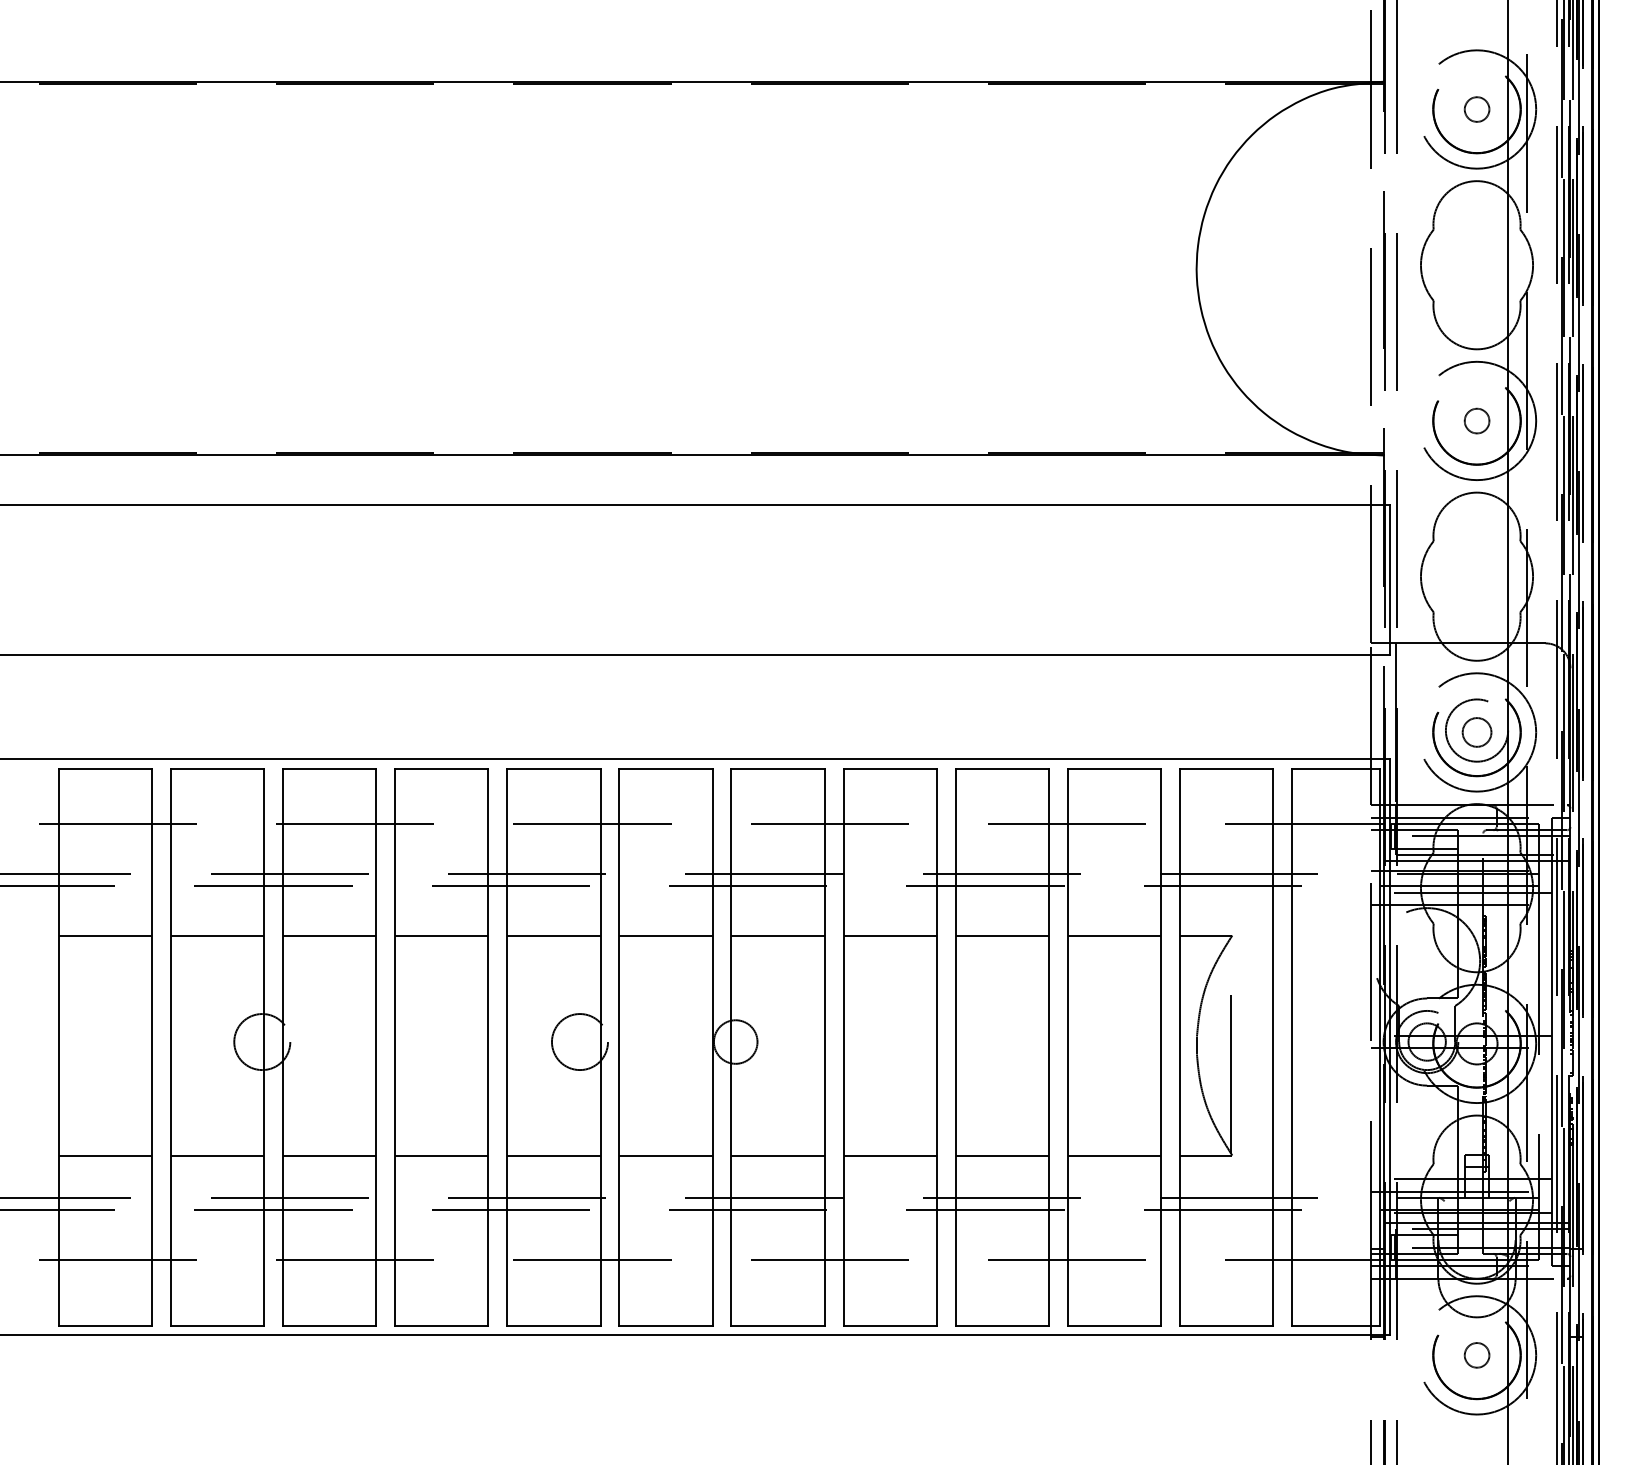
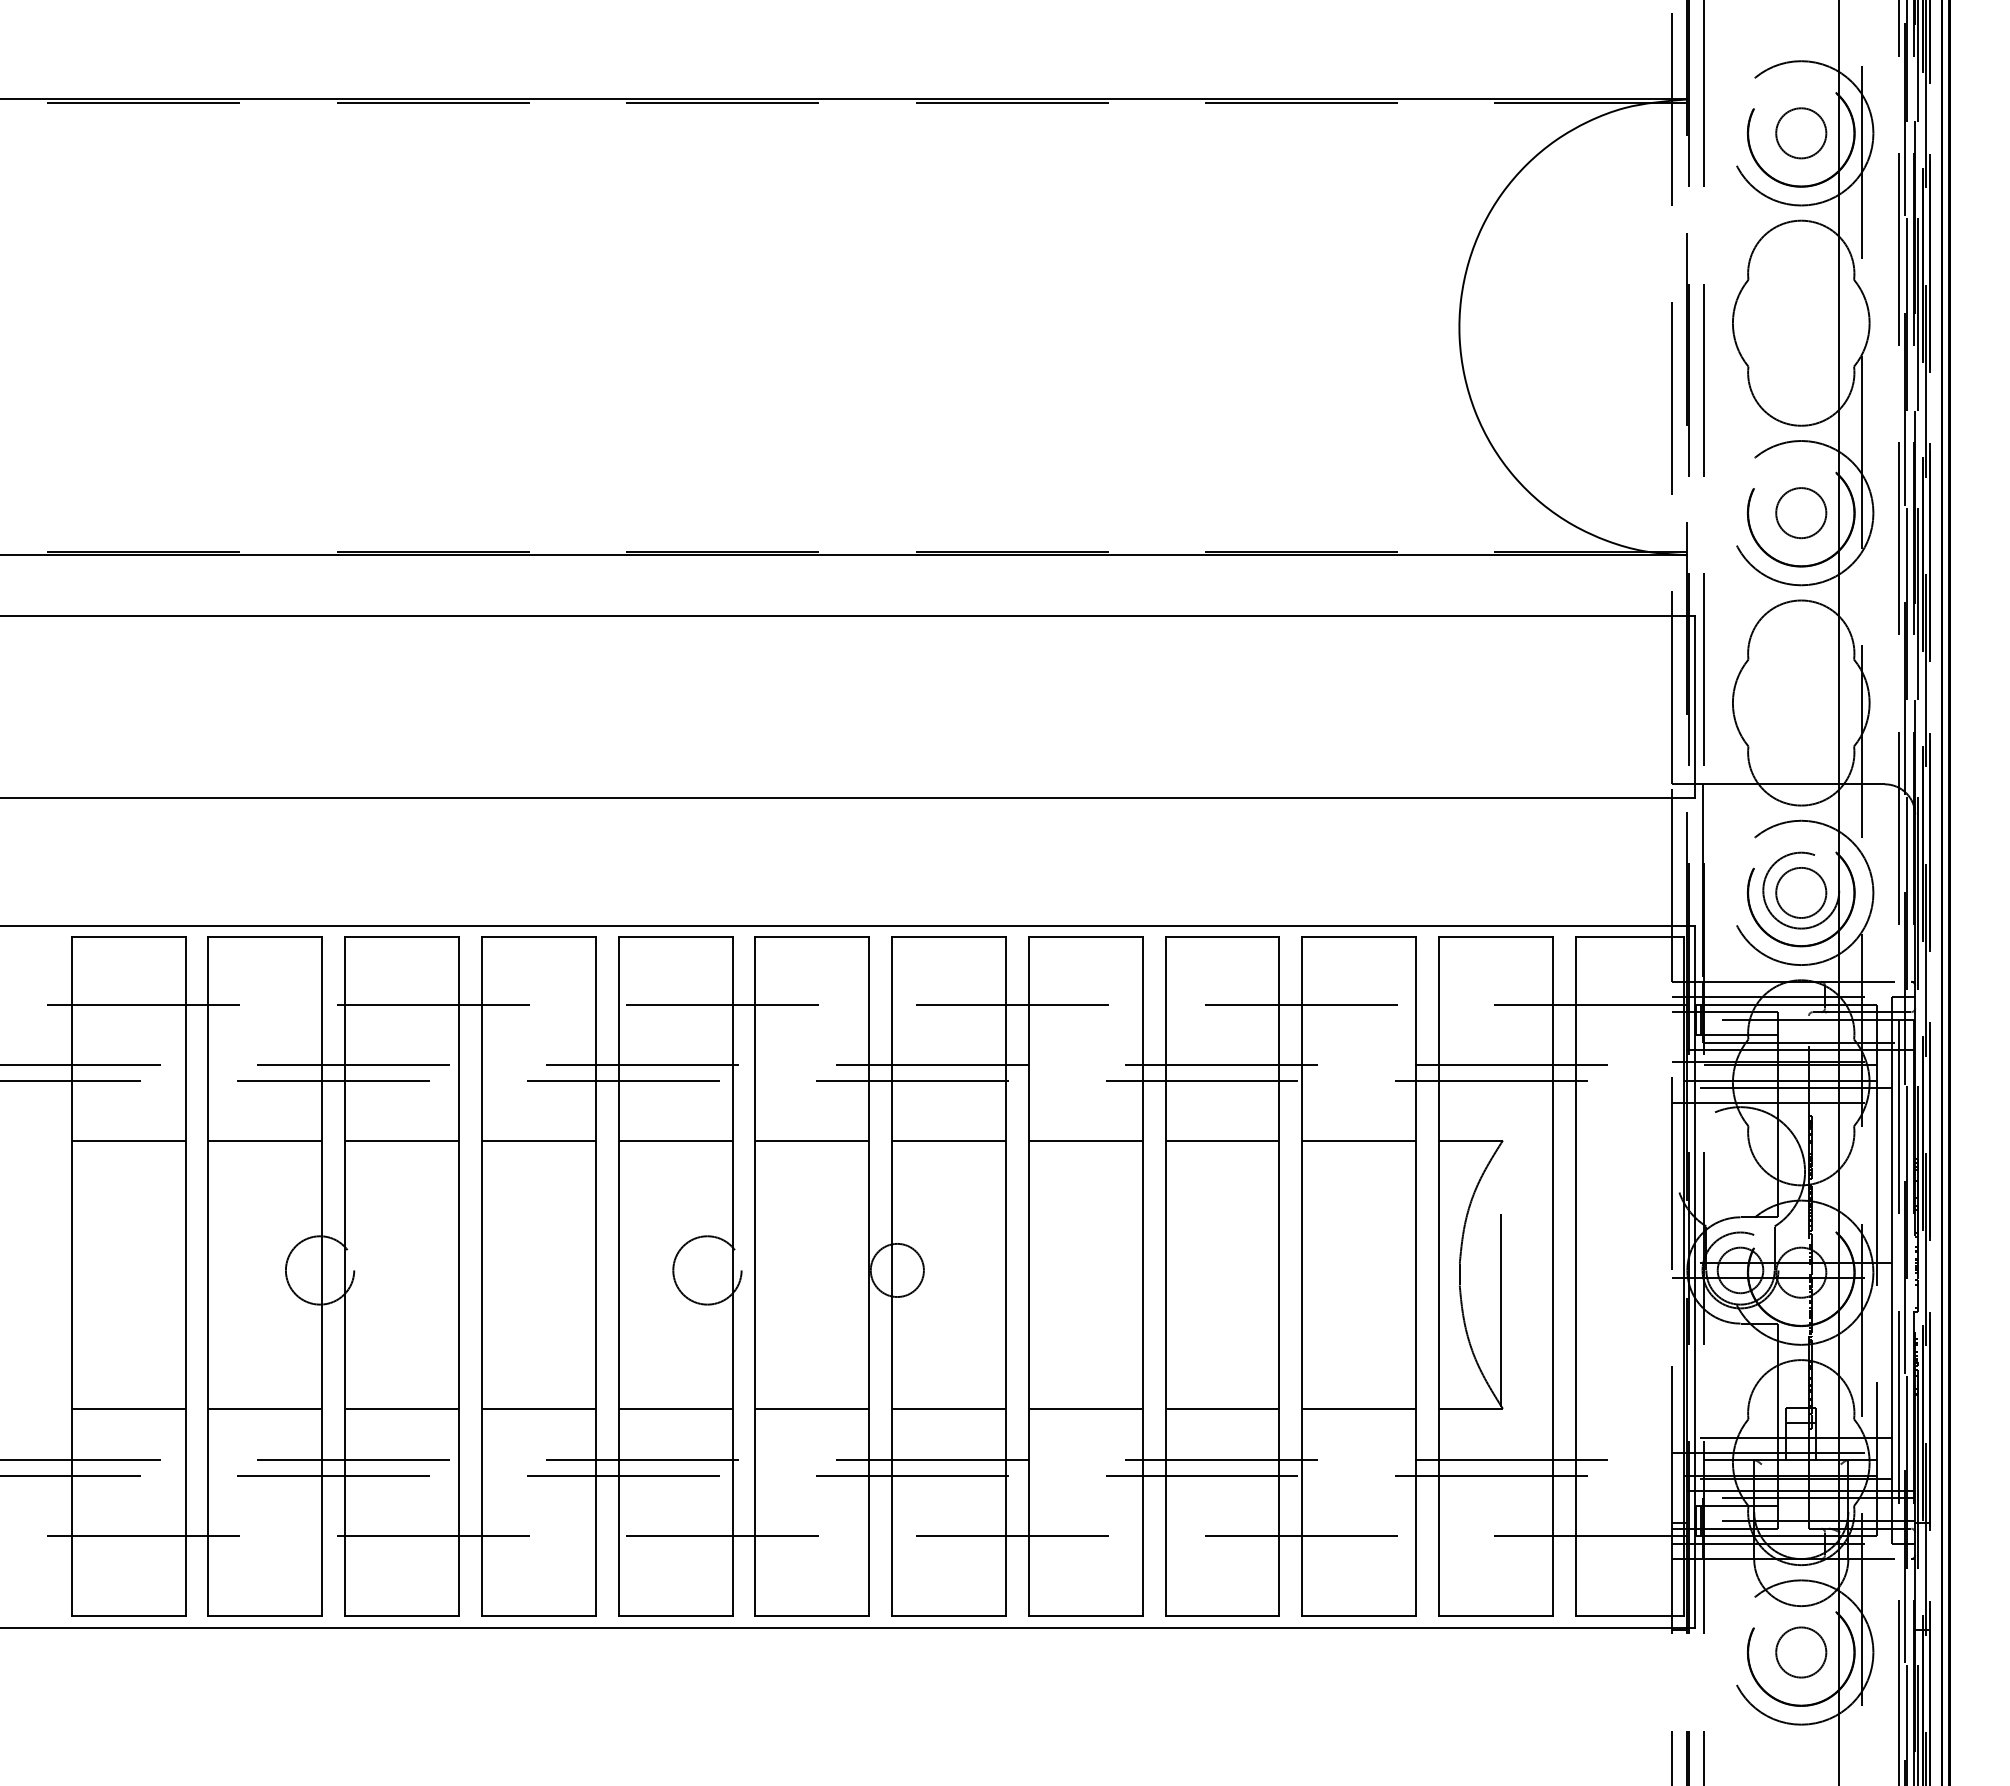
circle: (1477, 109) -> (1801, 133), size x1.67
circle: (1477, 421) -> (1801, 513), size x1.67
circle: (1477, 732) -> (1801, 892), size x1.43
circle: (1477, 1355) -> (1801, 1652), size x1.67

